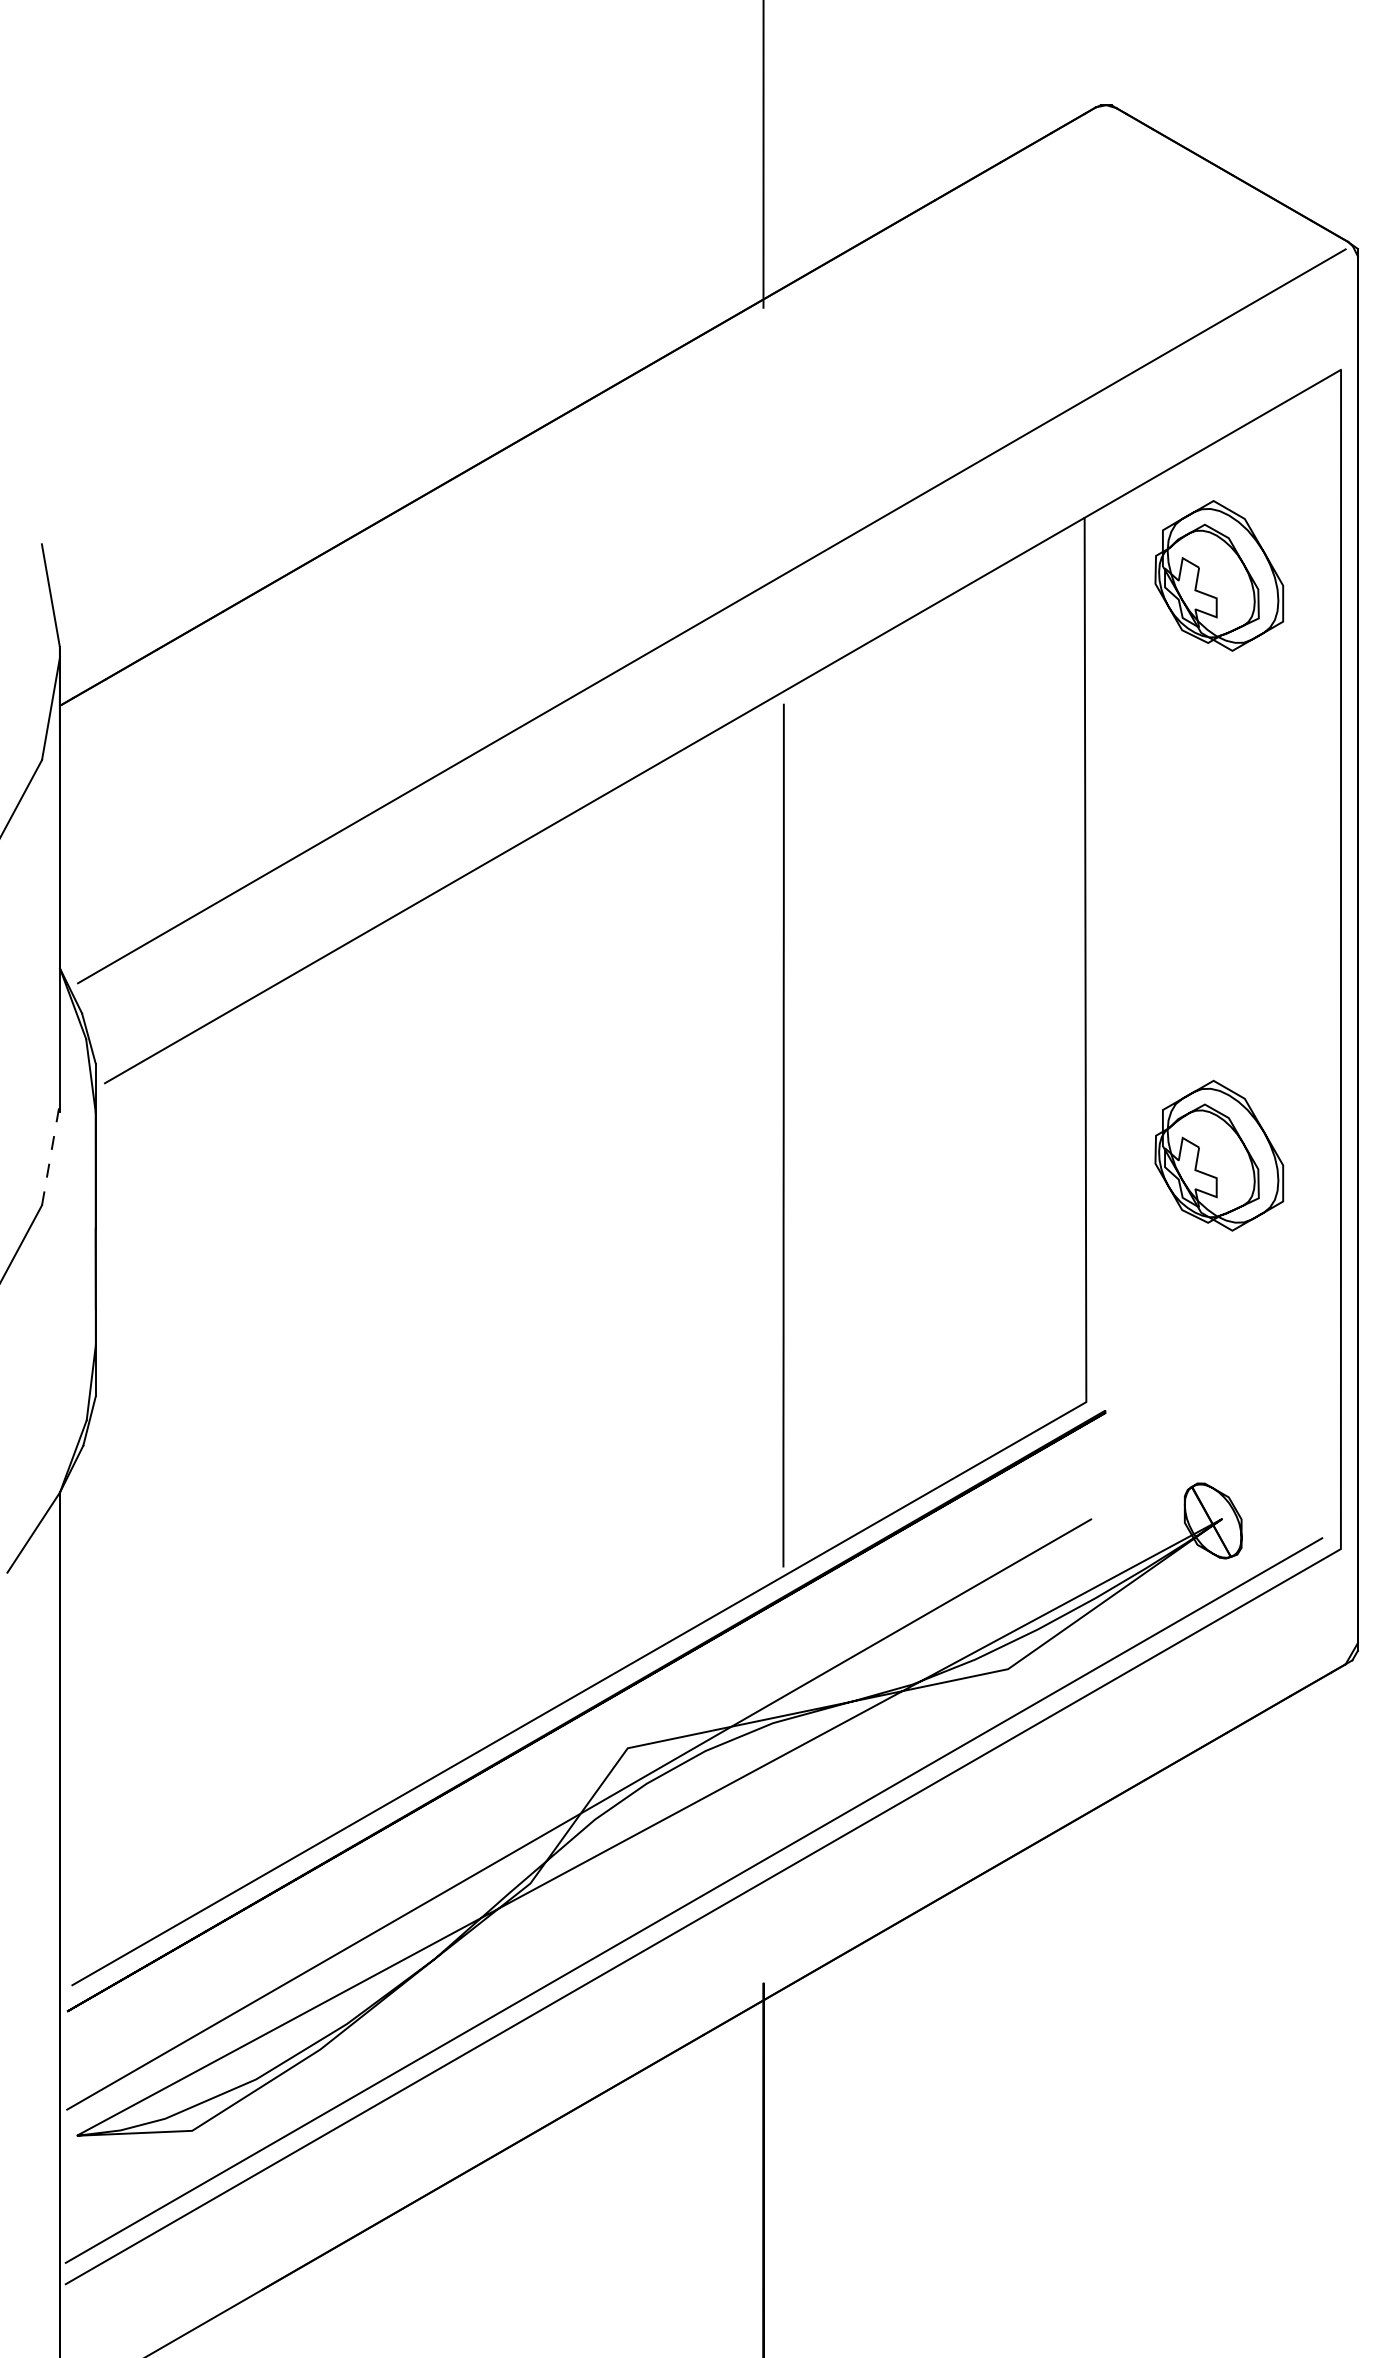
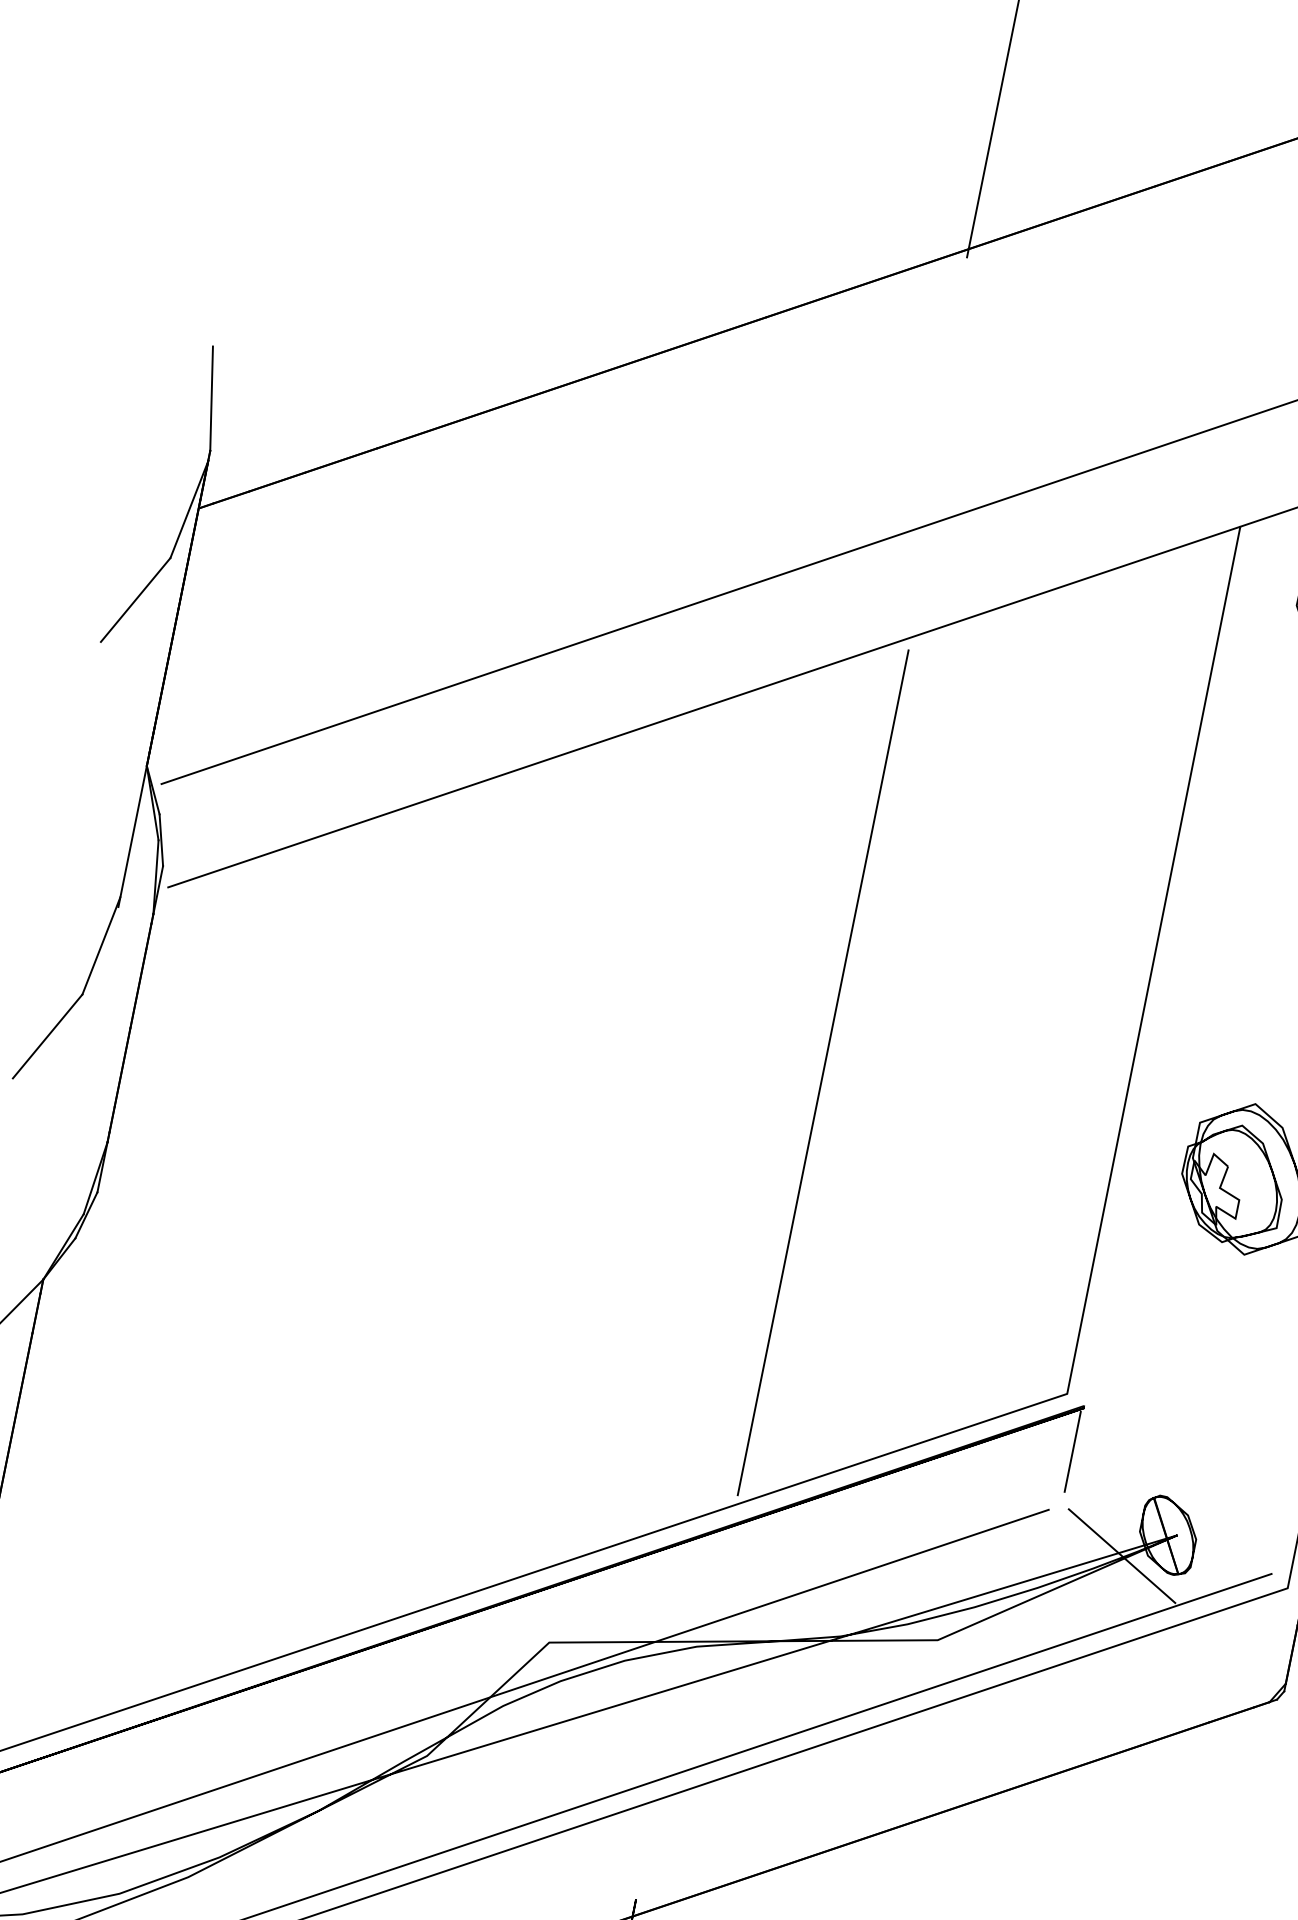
line: (51, 1153) -> (101, 945), dashed -> solid
line: (1103, 1457) -> (1073, 1451), added
line: (1171, 1549) -> (1121, 1555), added

